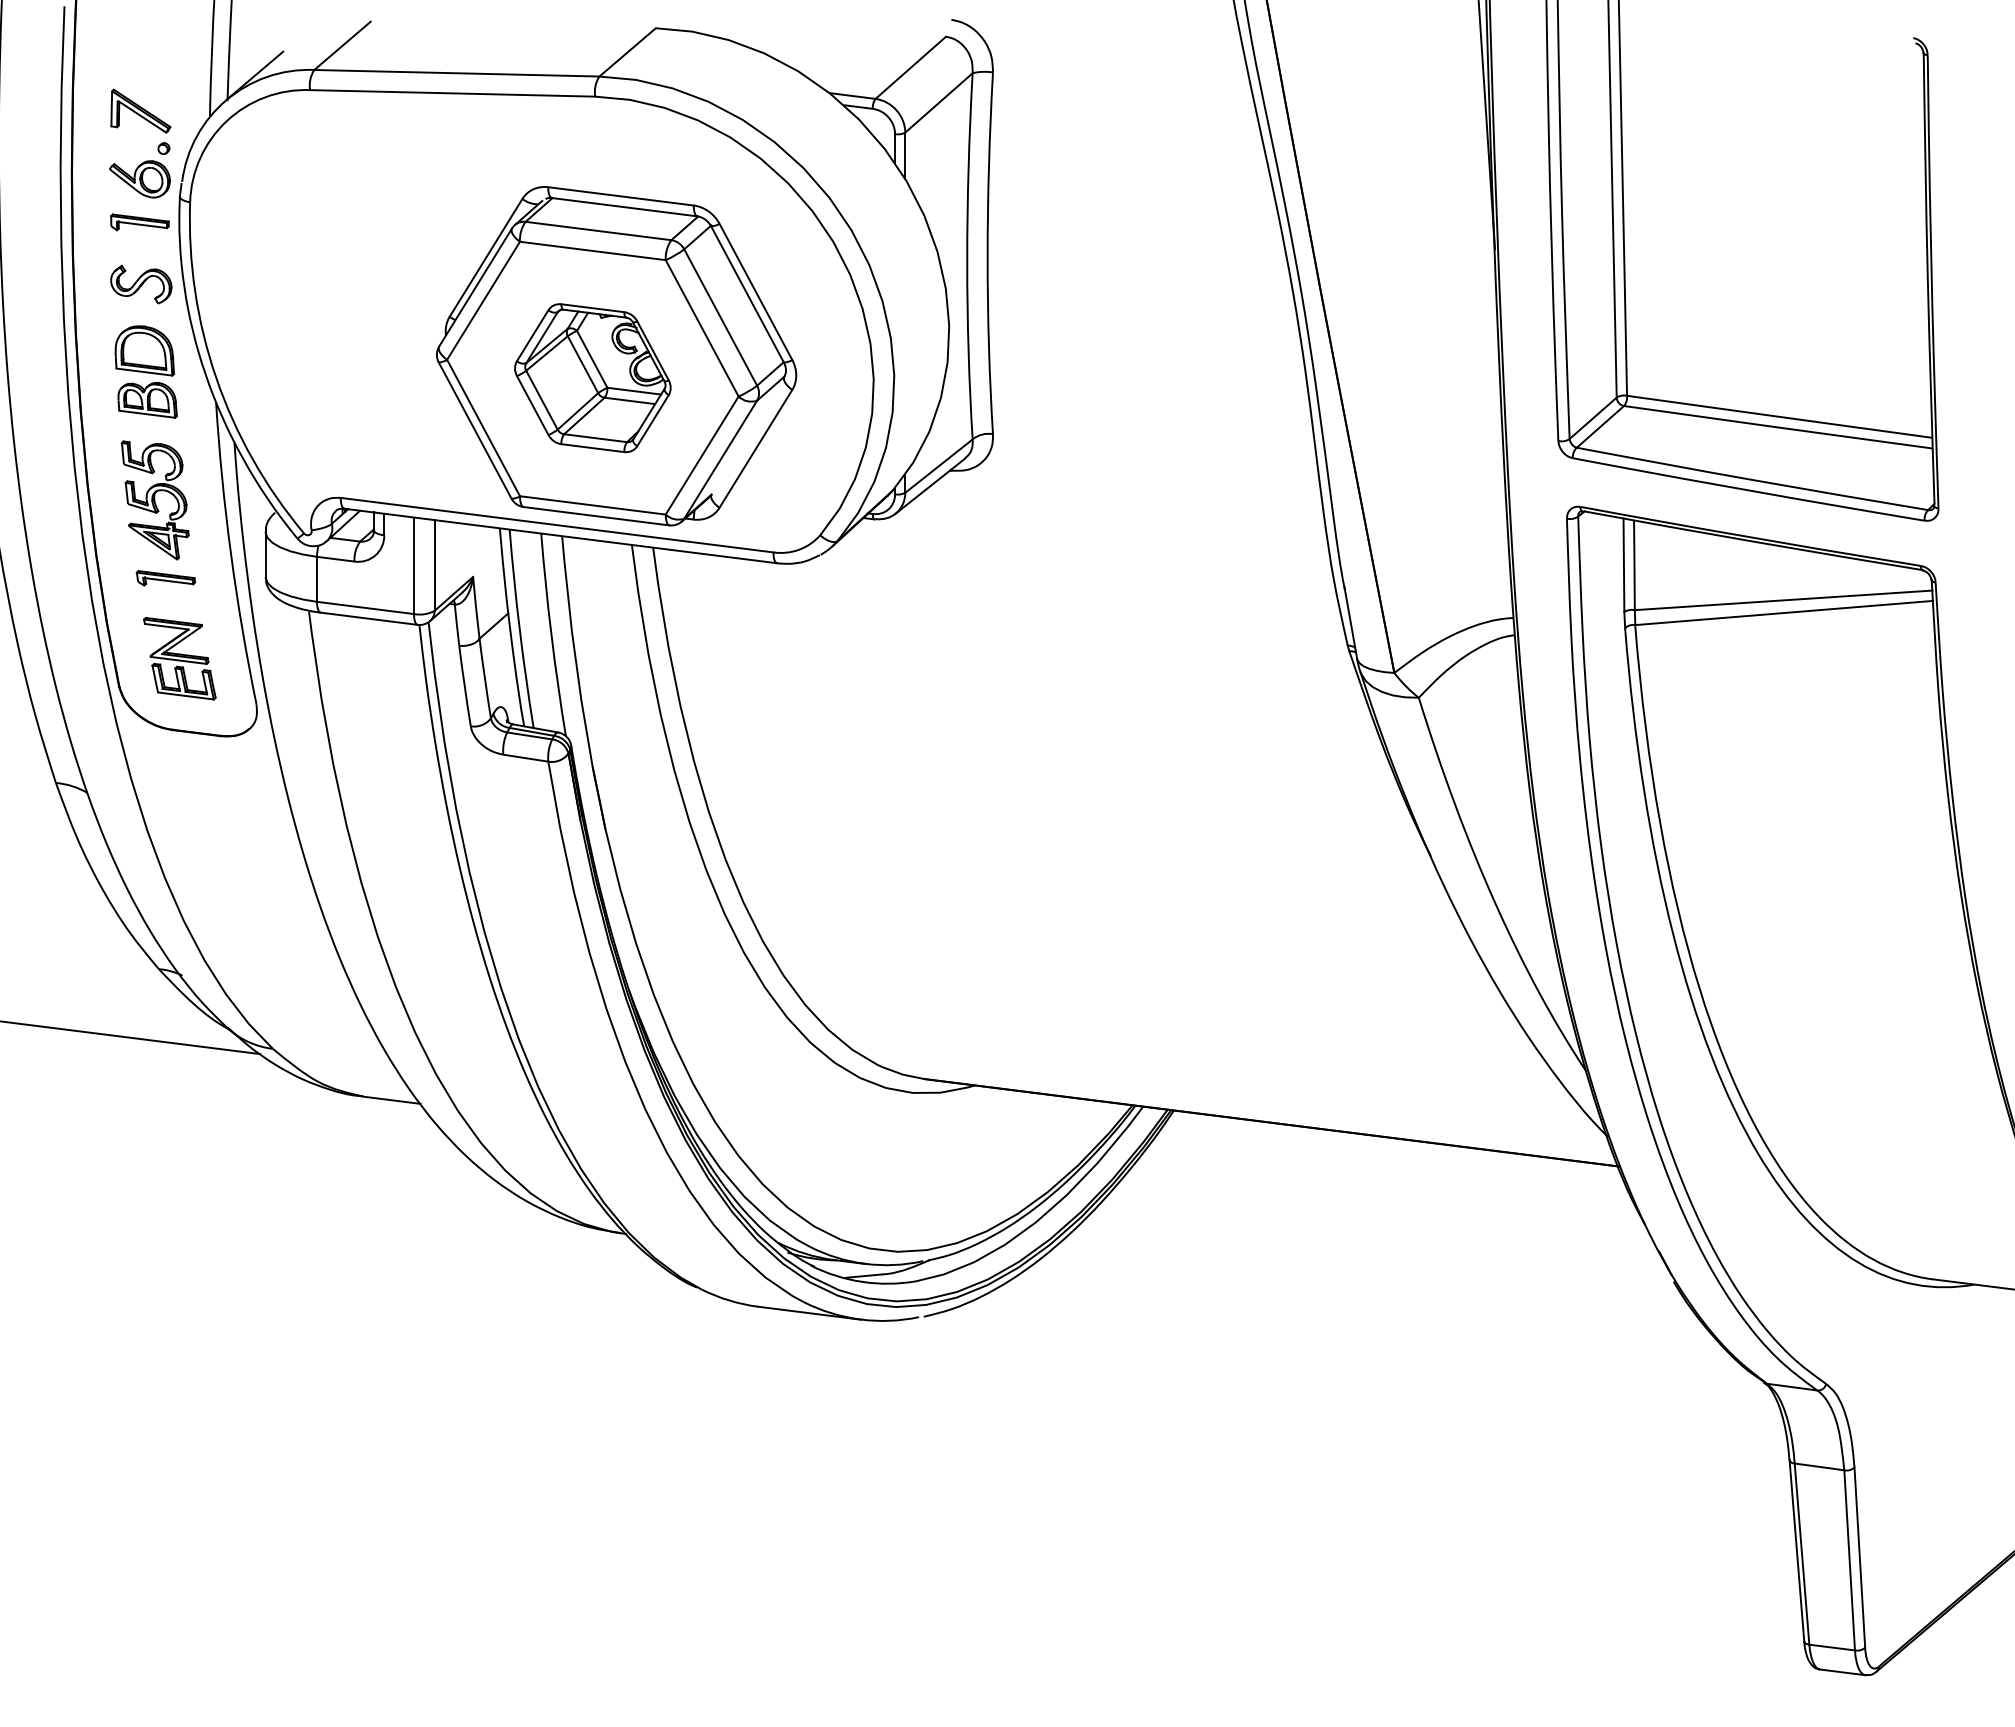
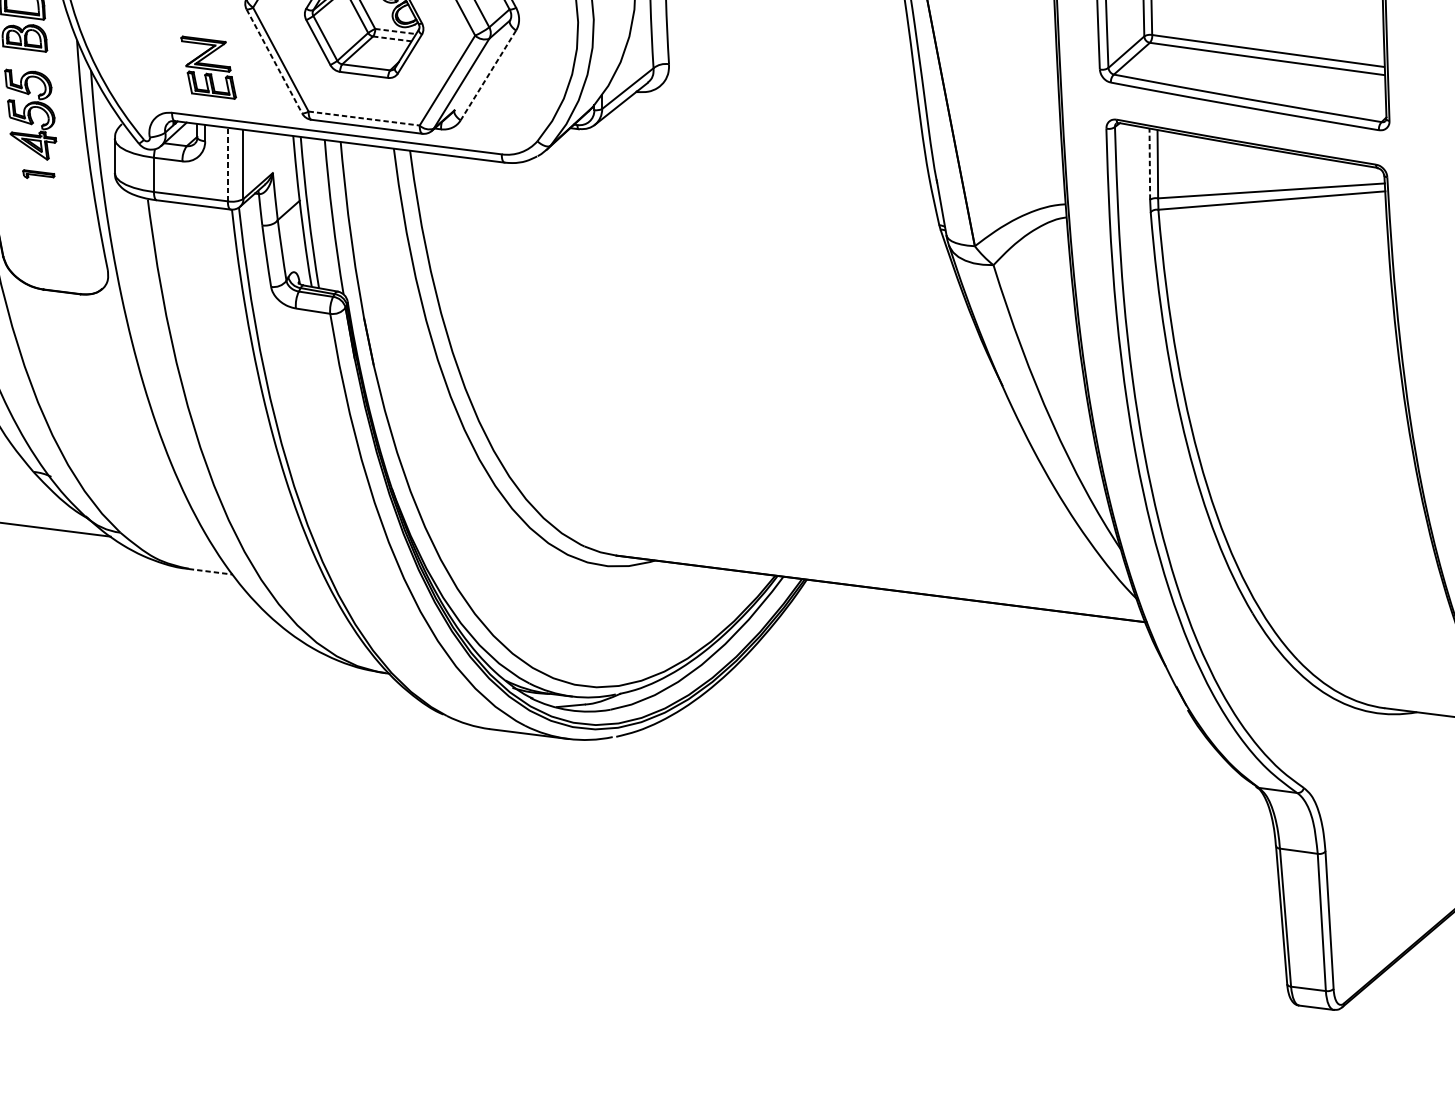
line: (634, 391) -> (395, 31), solid -> dashed
line: (629, 400) -> (392, 38), solid -> dashed
line: (475, 431) -> (274, 62), solid -> dashed
line: (755, 449) -> (488, 75), solid -> dashed
line: (593, 505) -> (364, 118), solid -> dashed
line: (414, 565) -> (228, 164), solid -> dashed
line: (1623, 565) -> (1149, 164), solid -> dashed
part: (165, 578) -> (38, 174), size x0.7
part: (179, 658) -> (208, 67), moved
line: (392, 1100) -> (211, 572), solid -> dashed

